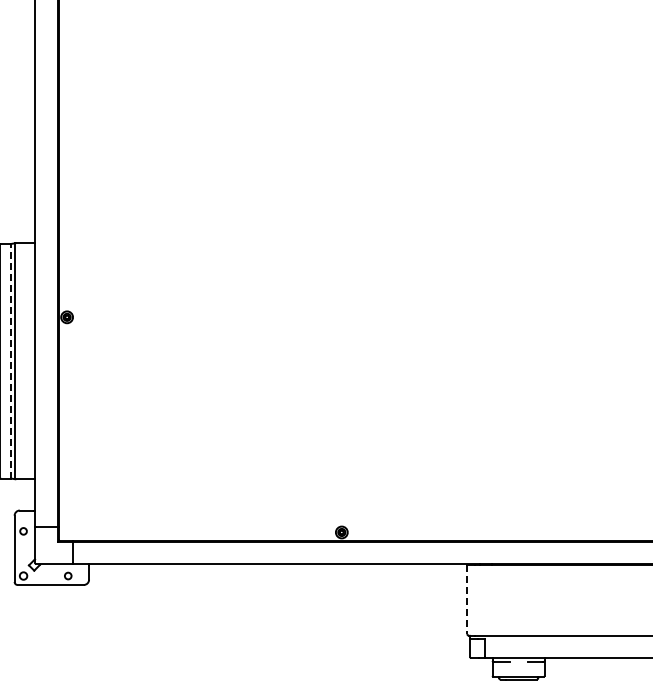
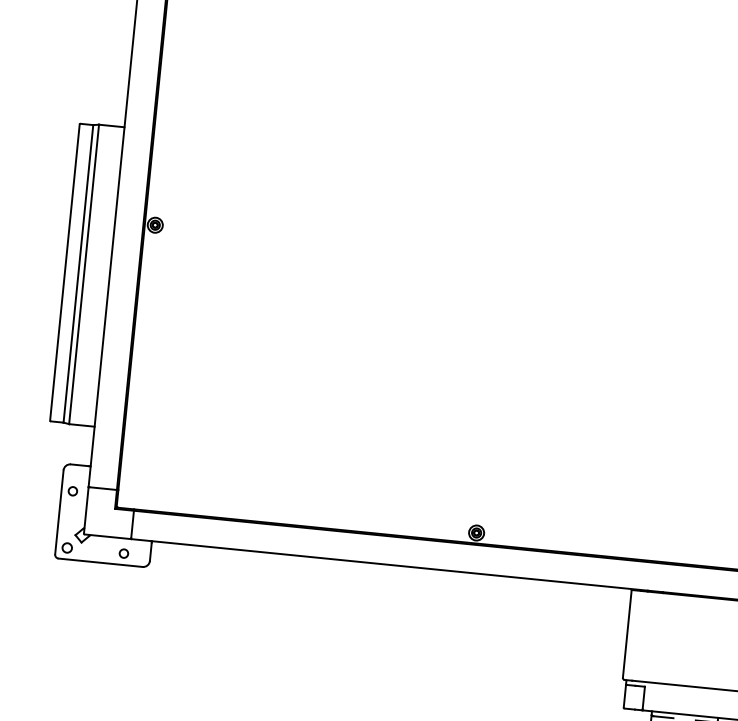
line: (10, 360) -> (77, 272), dashed -> solid
line: (467, 599) -> (627, 633), dashed -> solid

